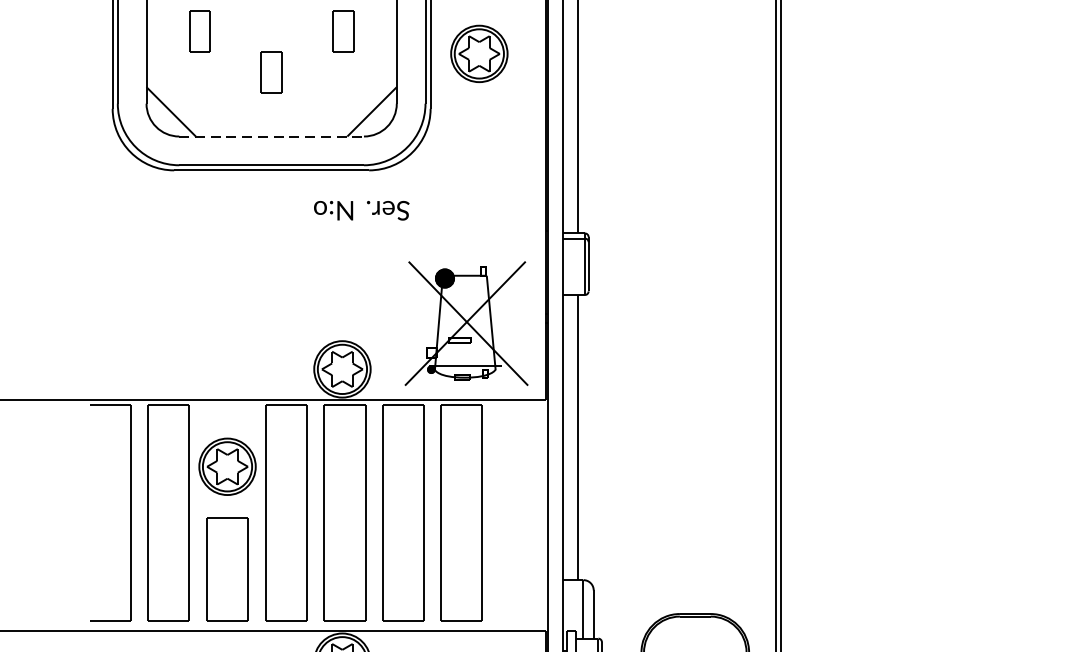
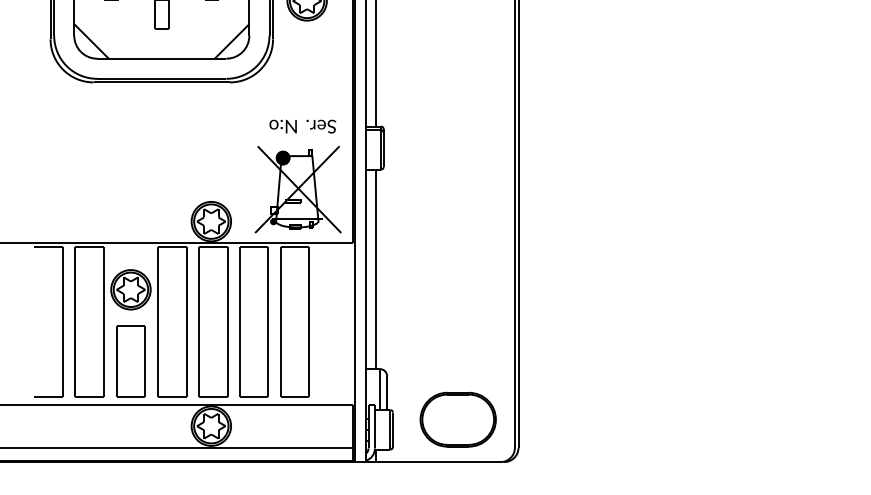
line: (271, 136) -> (161, 58), dashed -> solid
text: (361, 210) -> (302, 126), moved

